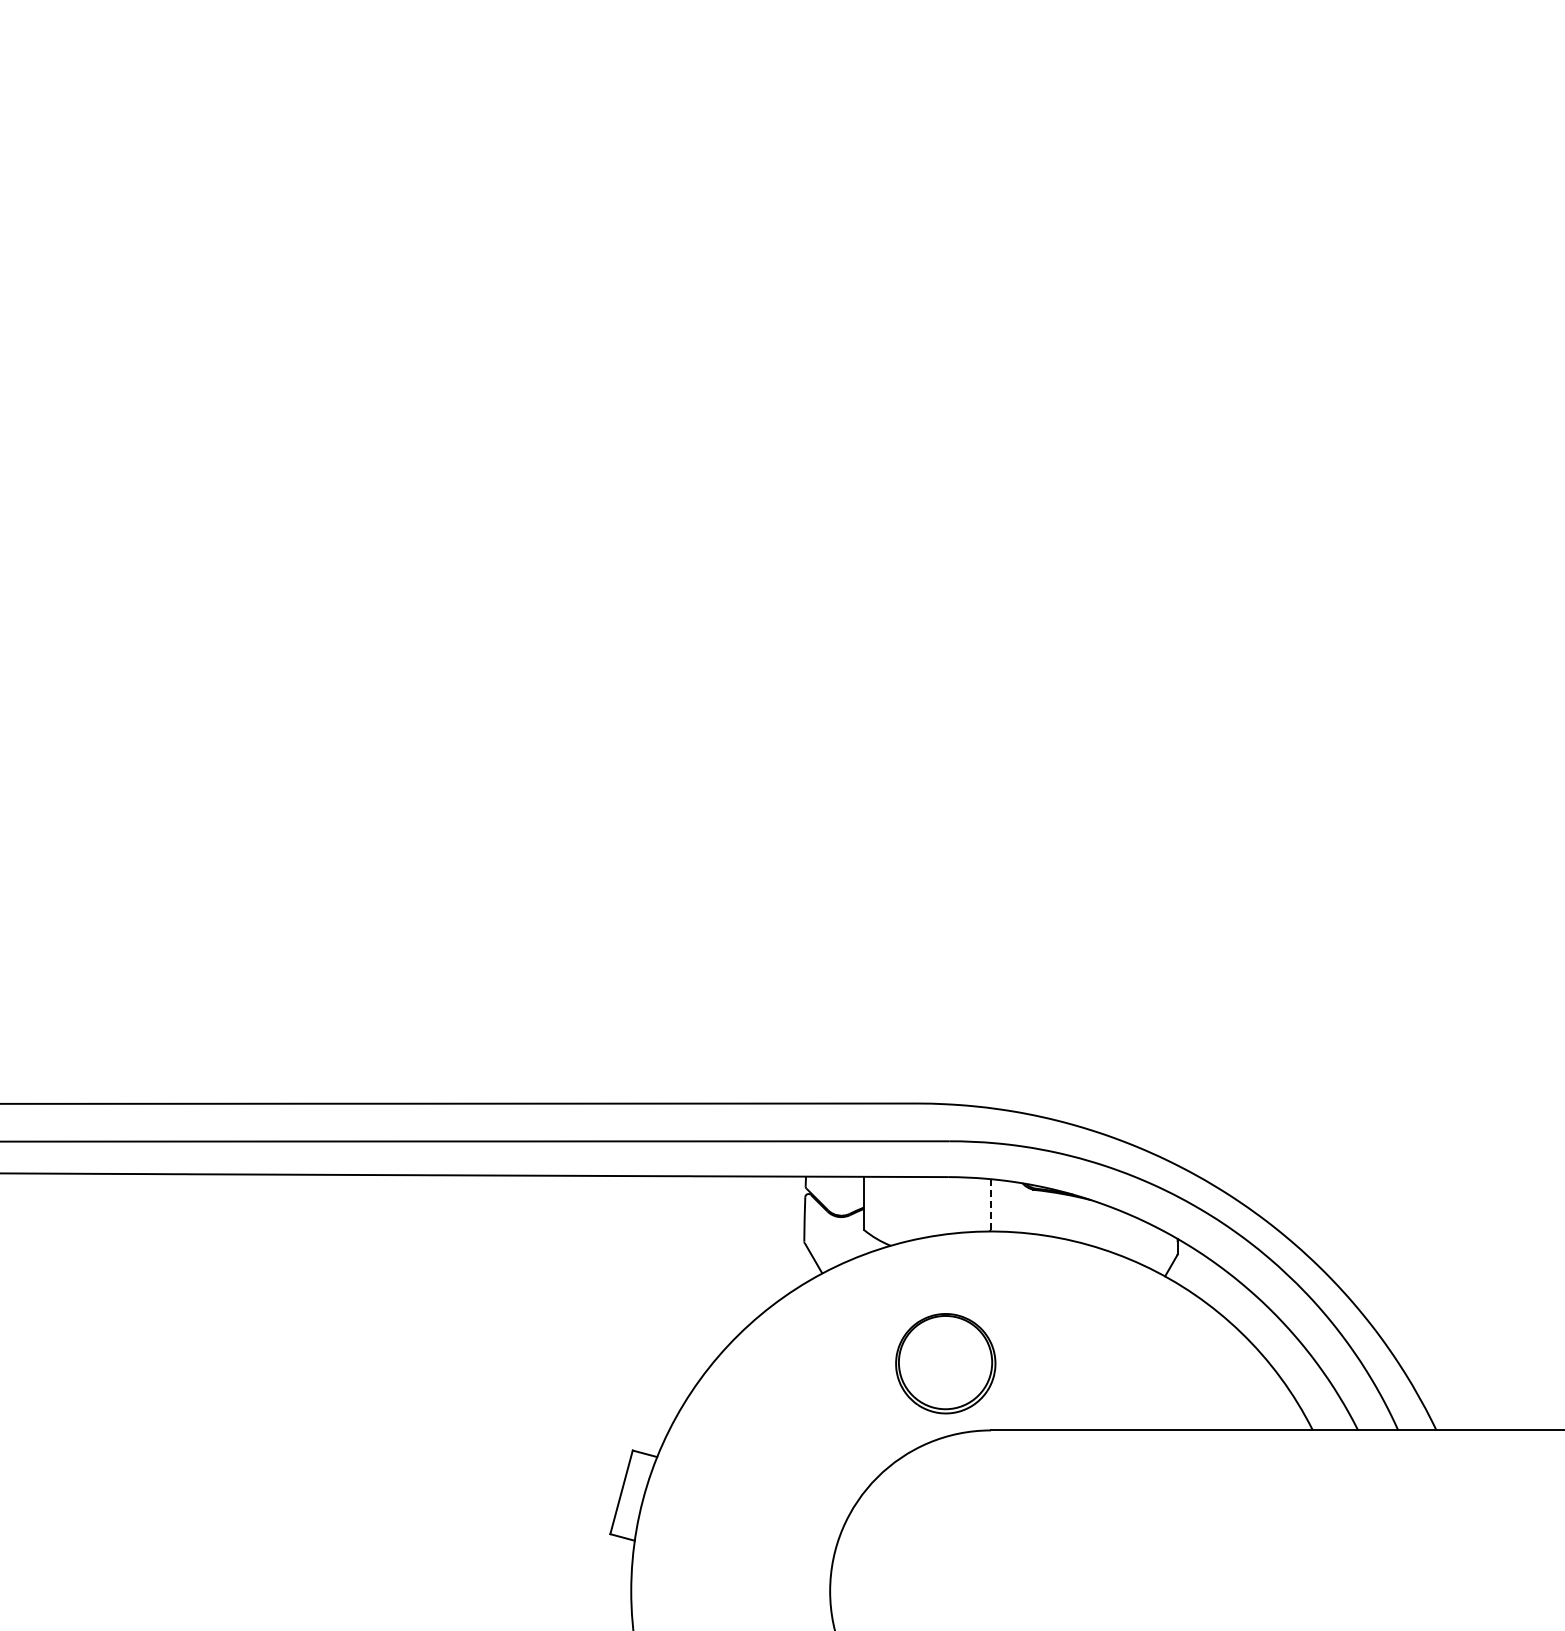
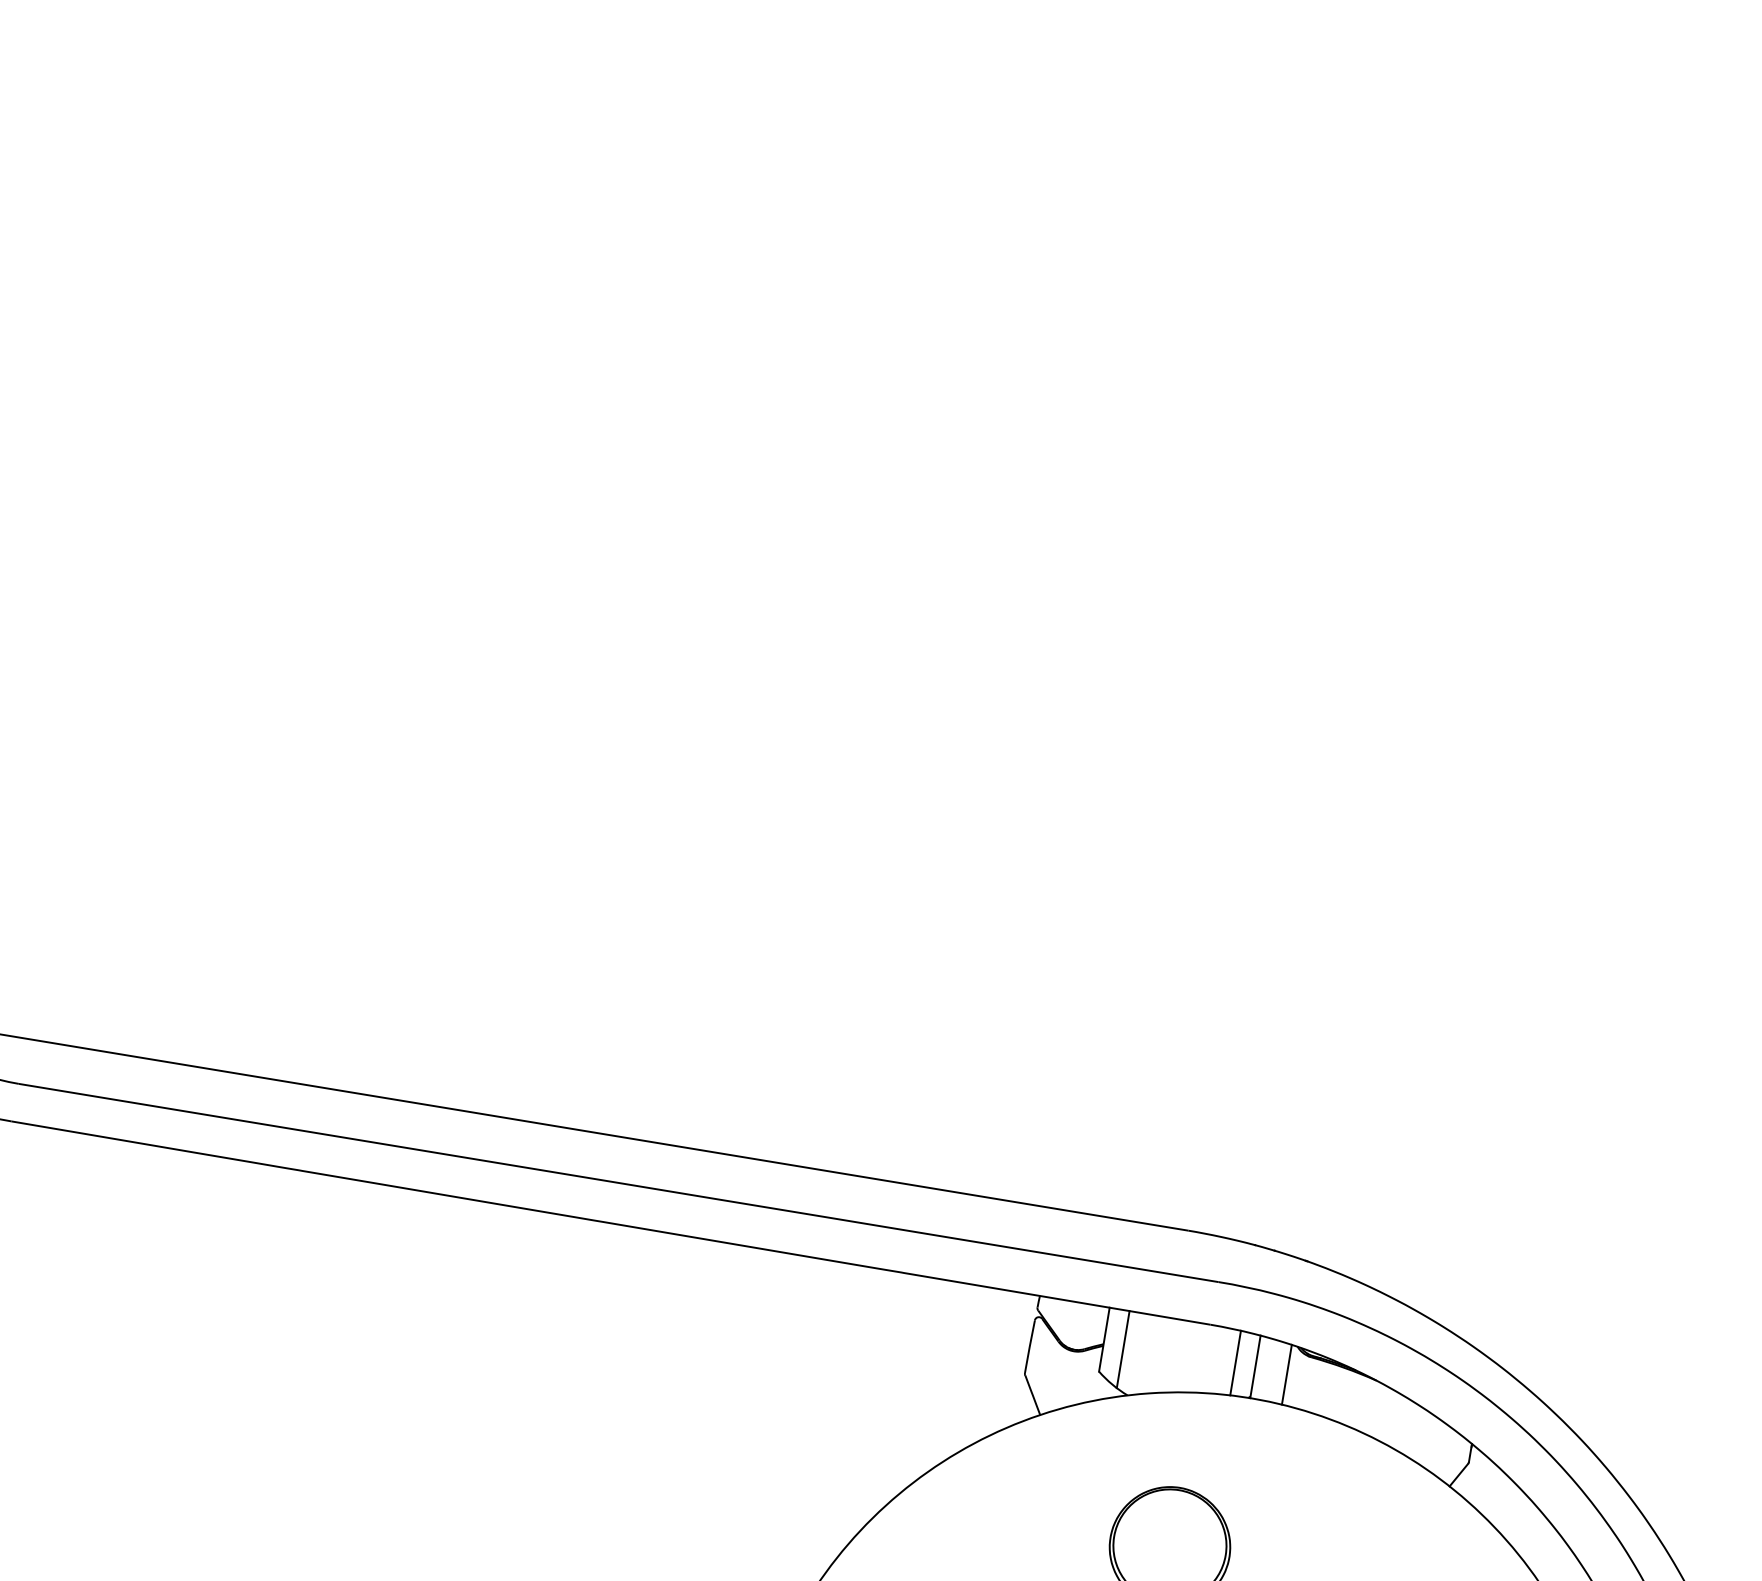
line: (974, 1204) -> (1235, 1362), added
line: (991, 1205) -> (1256, 1367), dashed -> solid
line: (1017, 1207) -> (1286, 1374), added
line: (881, 1208) -> (1123, 1348), added

